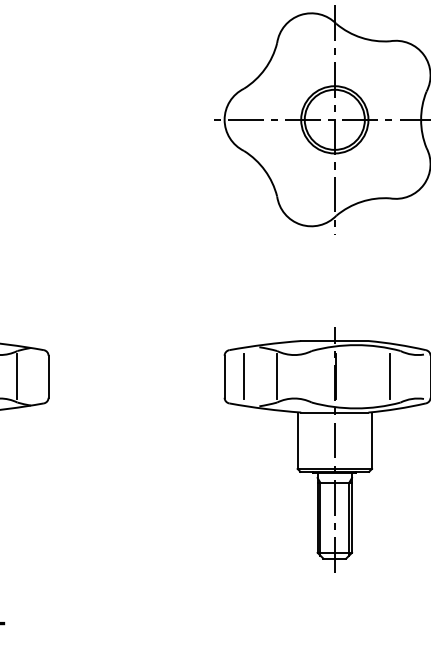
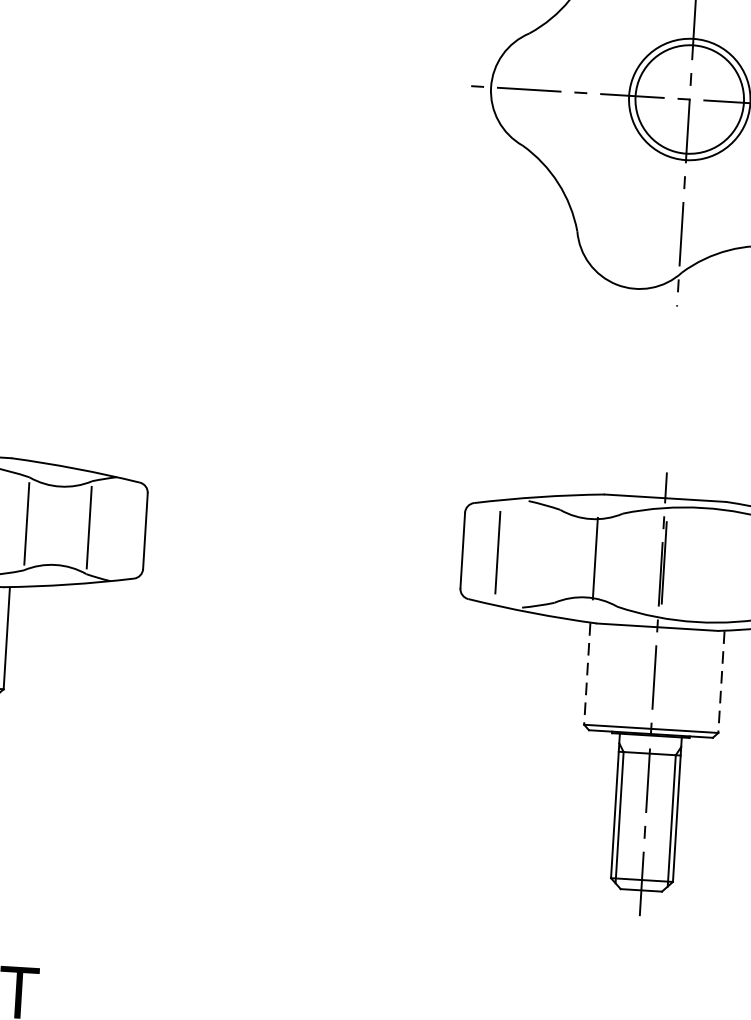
line: (277, 376) -> (595, 558), moved
line: (297, 441) -> (586, 675), solid -> dashed
line: (372, 441) -> (722, 683), solid -> dashed

